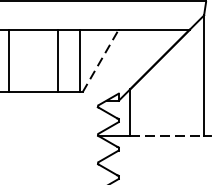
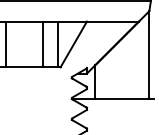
line: (101, 61) -> (74, 44), dashed -> solid
line: (167, 136) -> (122, 99), dashed -> solid

